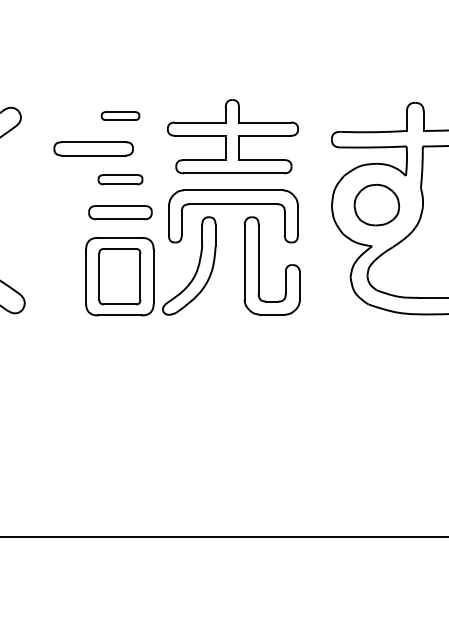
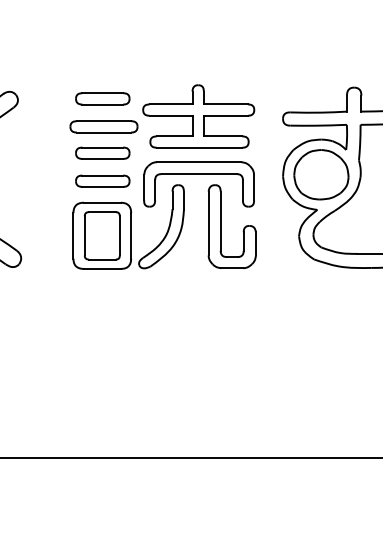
part: (120, 115) -> (102, 98), size x1.67
part: (93, 148) -> (103, 126), moved
part: (120, 178) -> (102, 152), size x1.43
part: (376, 204) -> (321, 174), size x1.43

